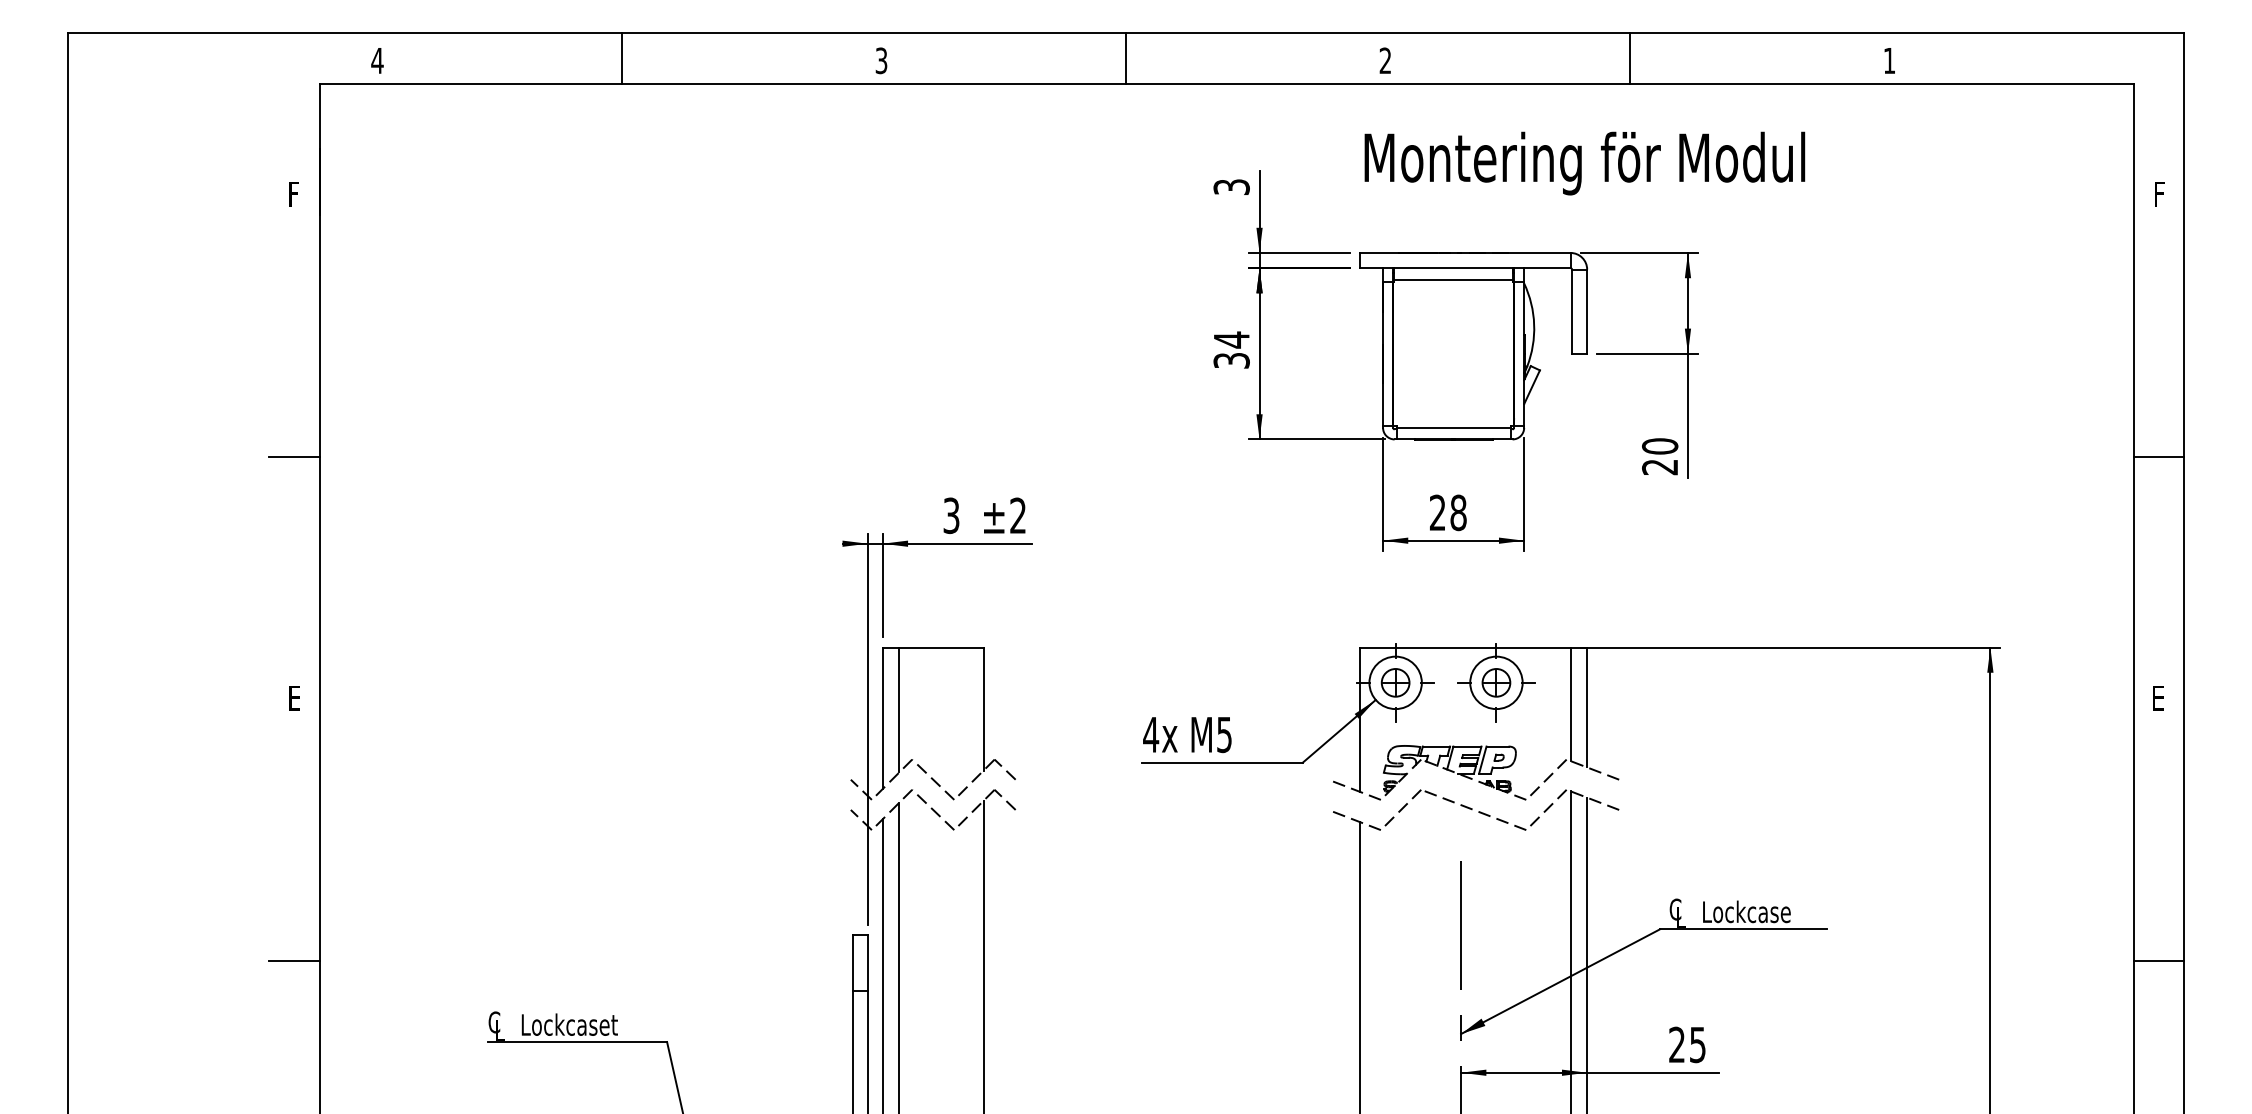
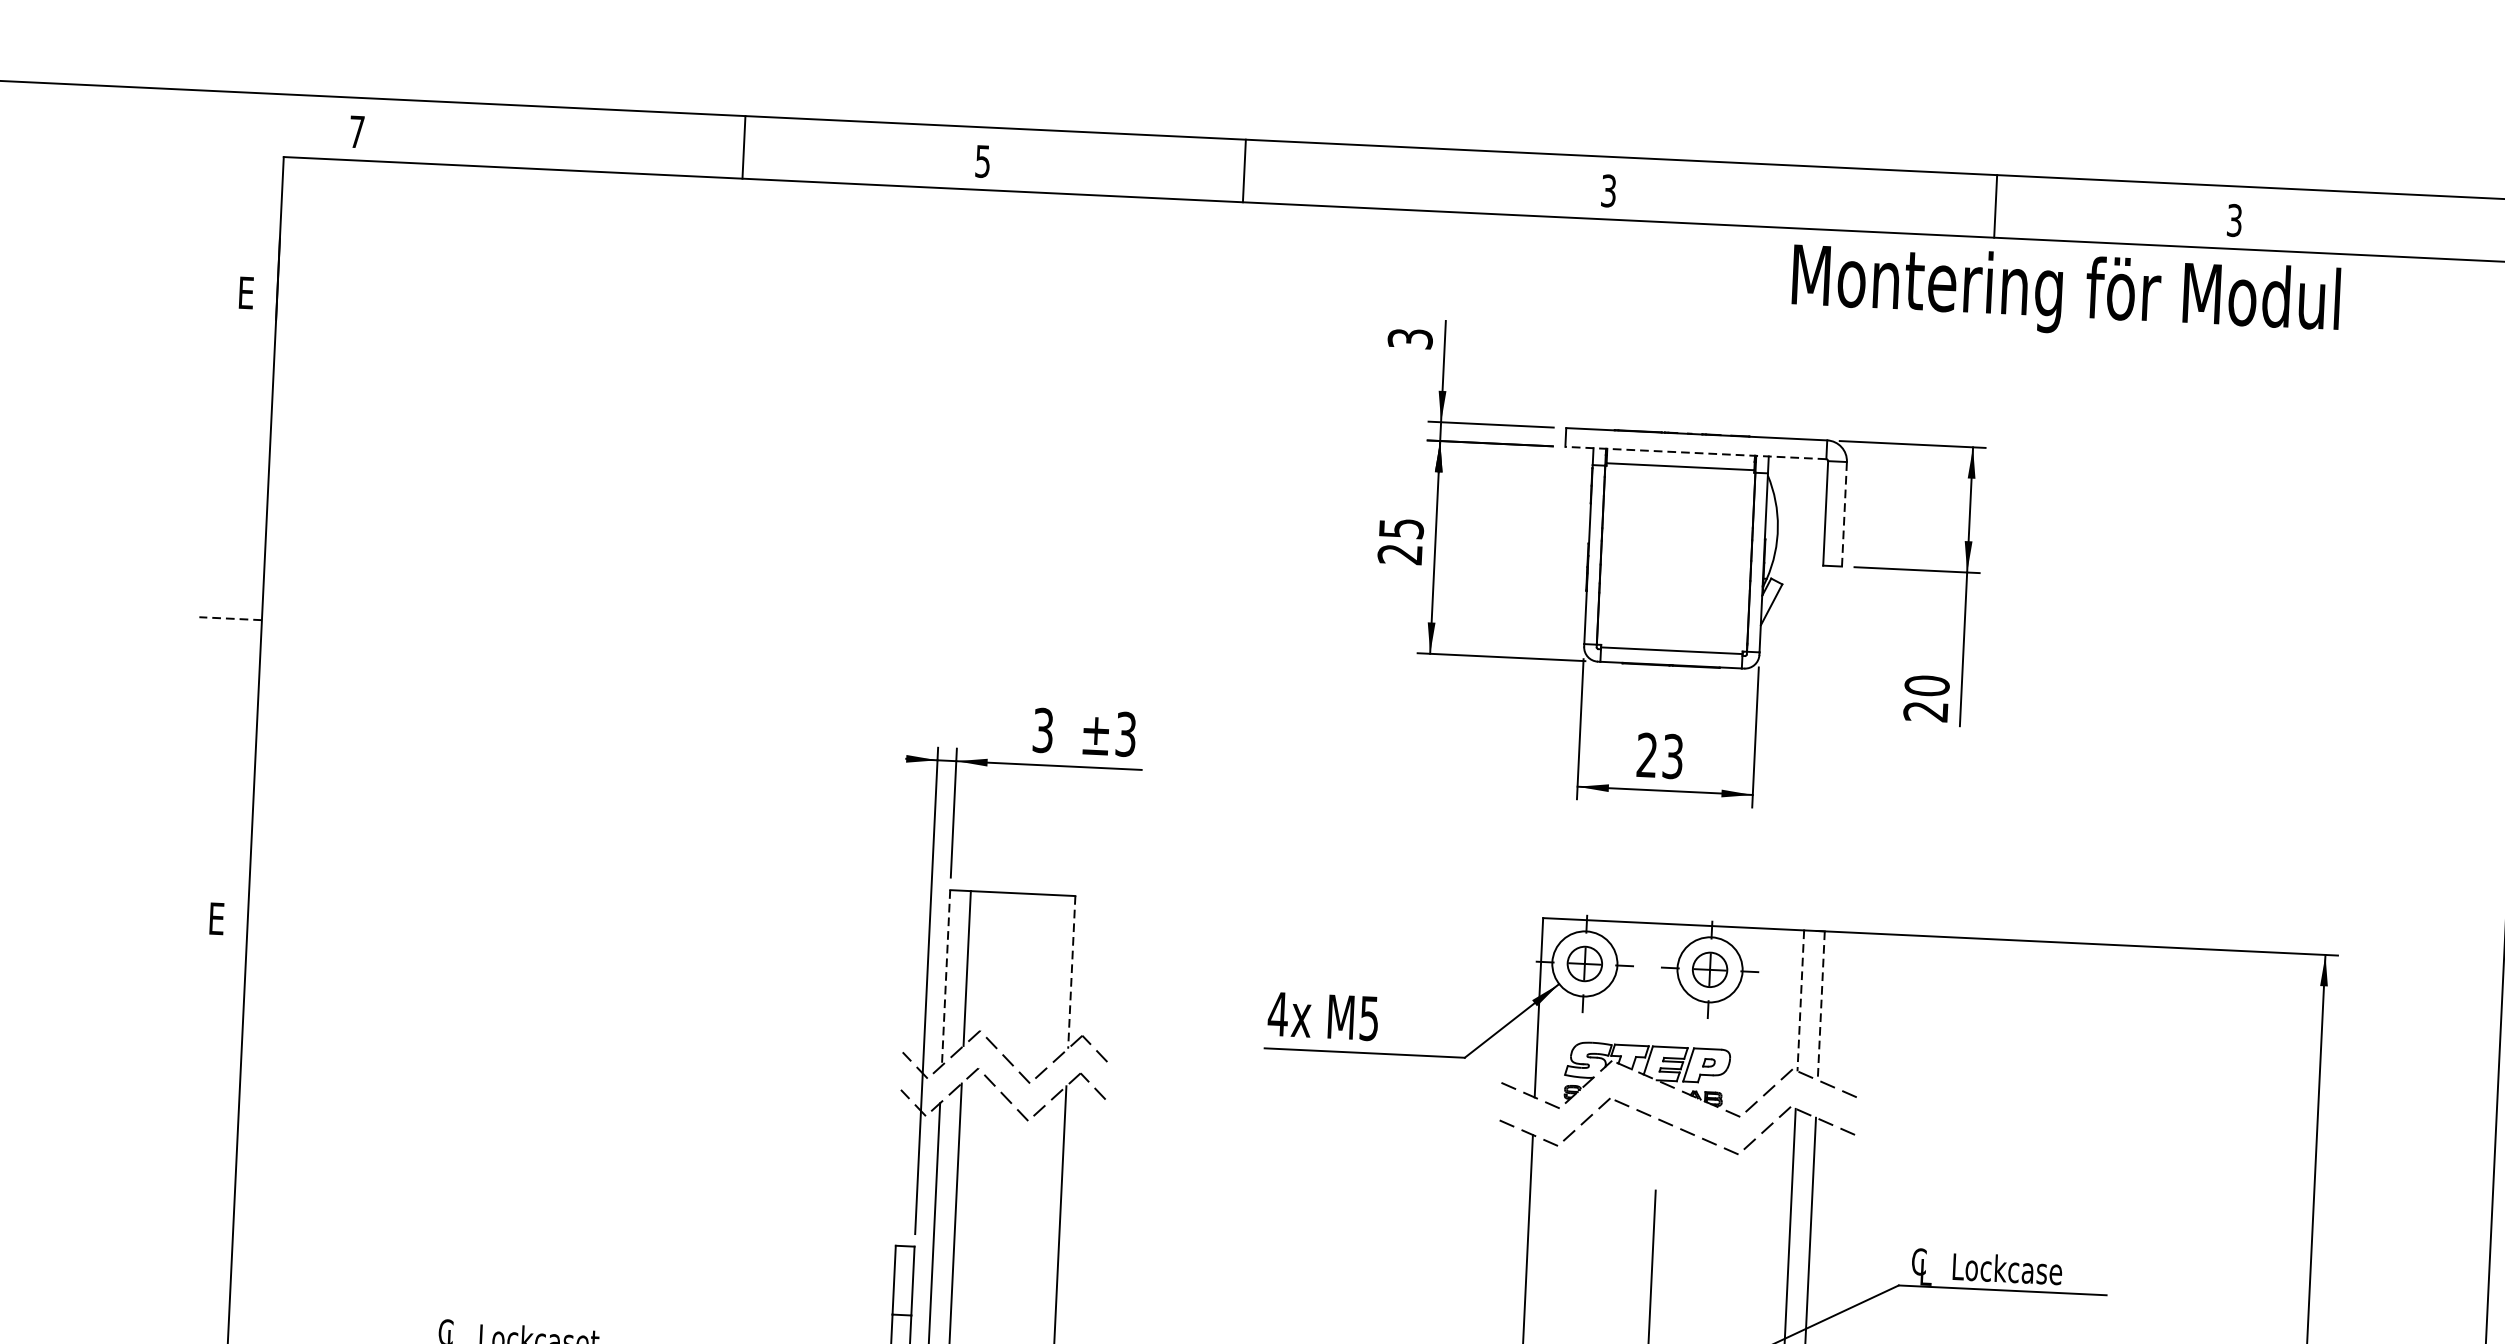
line: (621, 58) -> (743, 147), moved
line: (1126, 58) -> (1245, 170), moved
line: (1630, 58) -> (1996, 206), moved
text: (377, 60) -> (357, 131), 4 -> 7
text: (881, 60) -> (982, 161), 3 -> 5
text: (1385, 60) -> (1608, 190), 2 -> 3
text: (1889, 60) -> (2234, 220), 1 -> 3
text: (1584, 163) -> (2065, 294), moved
text: (295, 194) -> (247, 293), F -> E
line: (1464, 268) -> (1694, 453), solid -> dashed
line: (1587, 311) -> (1844, 514), solid -> dashed
text: (1231, 349) -> (1400, 540), 34 -> 25
line: (293, 456) -> (229, 618), solid -> dashed
text: (1458, 512) -> (1672, 756), 28 -> 23
text: (1017, 515) -> (1125, 734), ±2 -> ±3
line: (1570, 704) -> (1800, 1001), solid -> dashed
line: (1587, 707) -> (1821, 1005), solid -> dashed
line: (983, 709) -> (1071, 972), solid -> dashed
line: (882, 718) -> (945, 978), solid -> dashed
line: (294, 960) -> (201, 1244), removed

